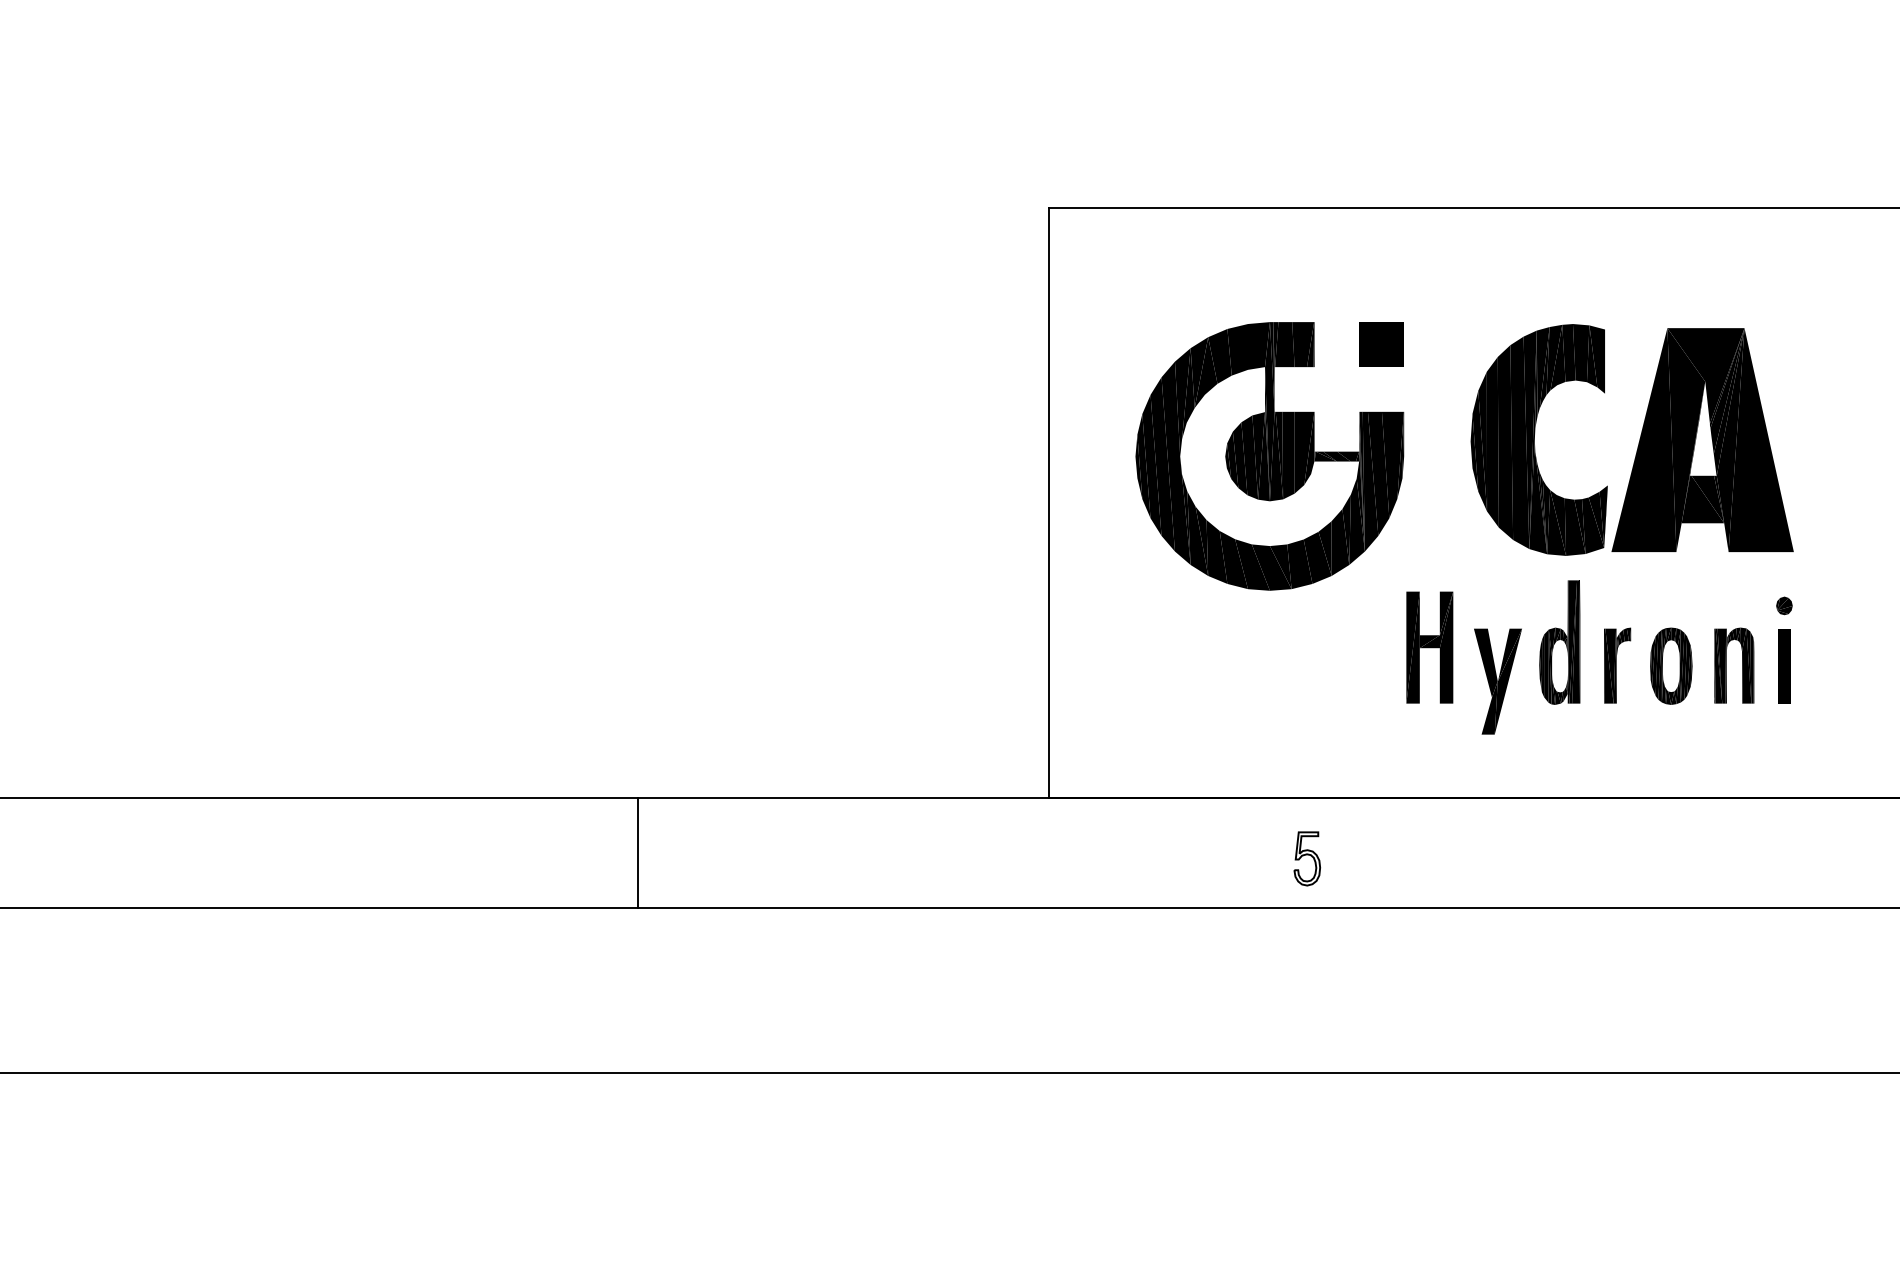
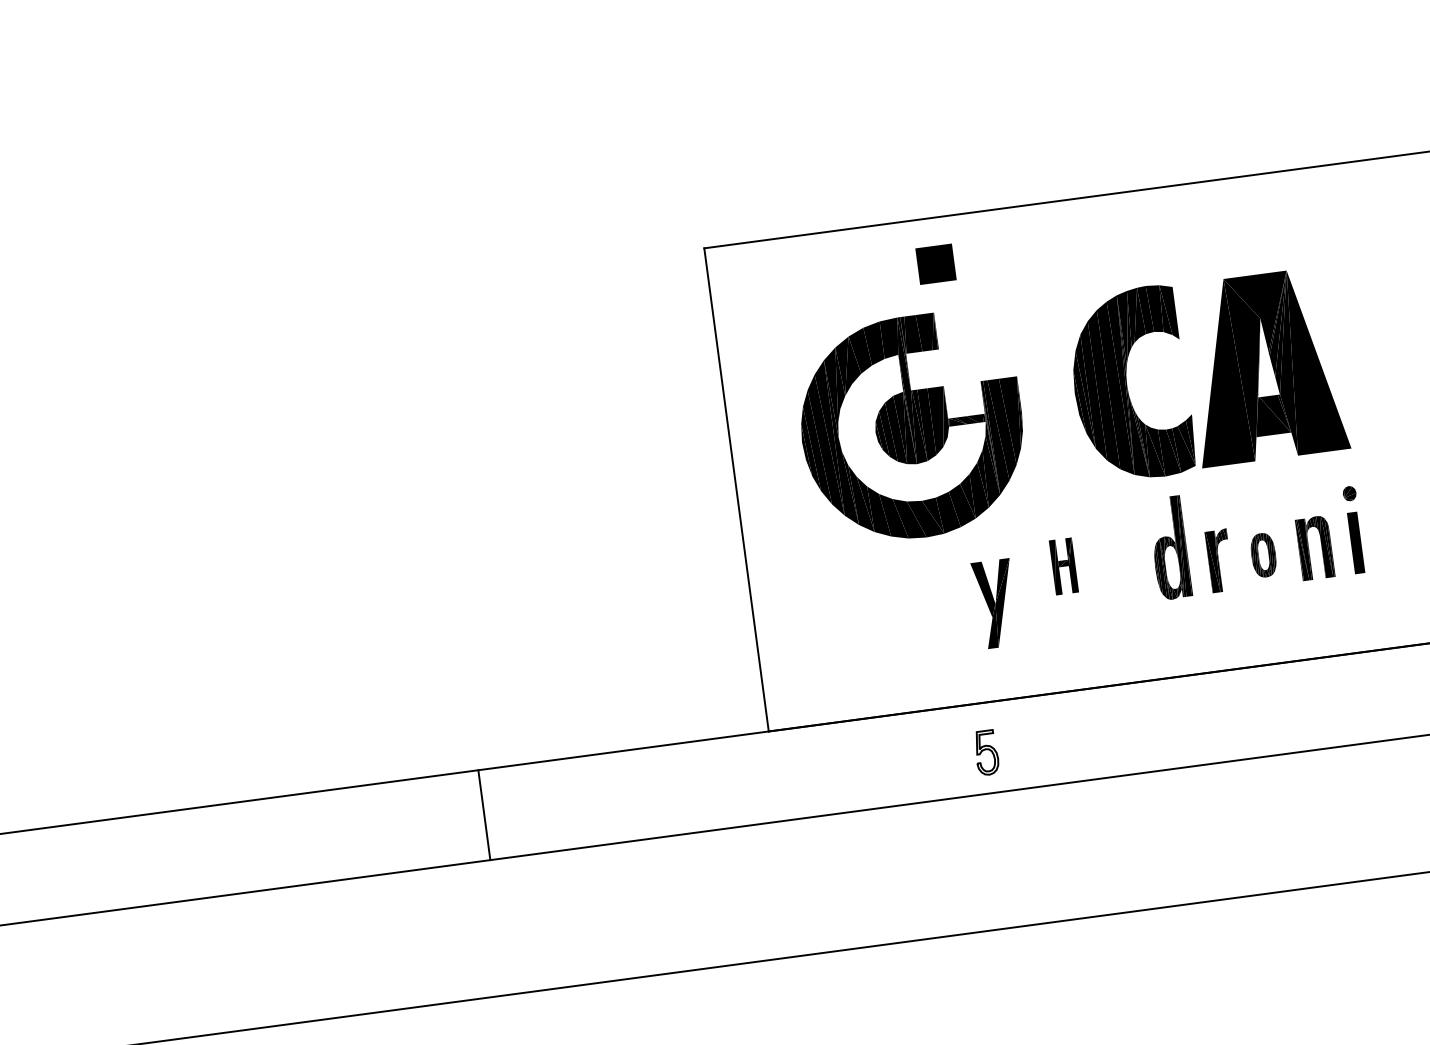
part: (1381, 344) -> (935, 264), moved
part: (1429, 647) -> (1063, 566), size x0.6
part: (1671, 665) -> (1263, 554), size x0.7
part: (1497, 681) -> (995, 603), moved
line: (637, 853) -> (484, 815), moved

